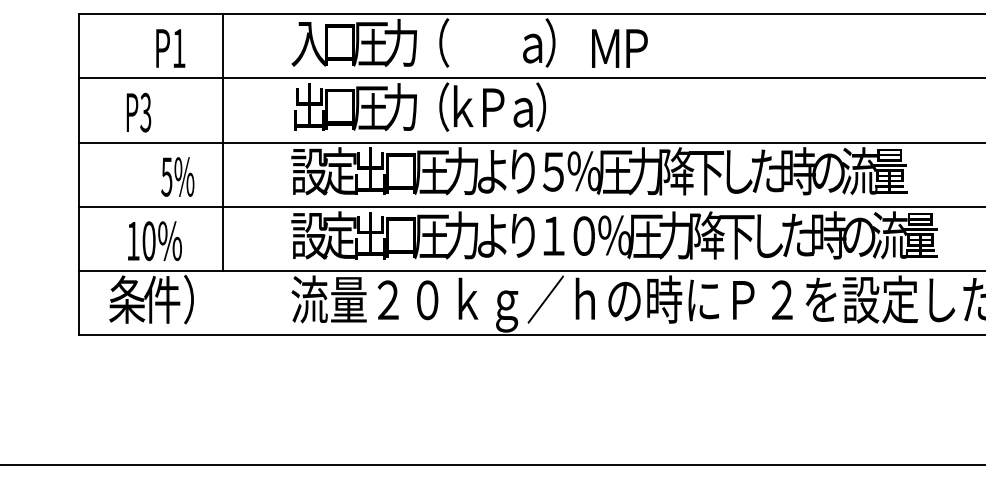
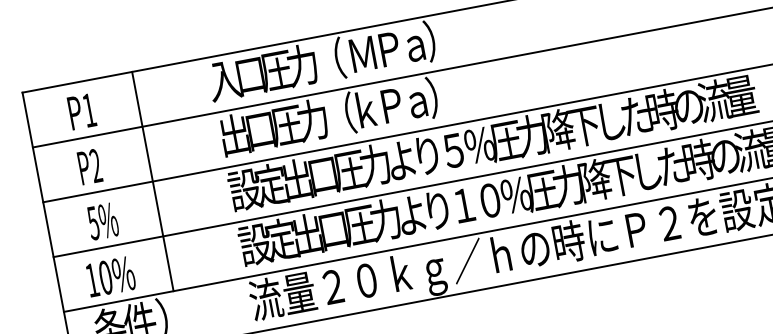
text: (170, 48) -> (81, 111), moved
text: (619, 48) -> (374, 52), moved
text: (145, 112) -> (95, 165), P3 -> P2
line: (222, 142) -> (152, 181), moved
text: (177, 176) -> (102, 221), moved
text: (154, 241) -> (110, 277), moved

